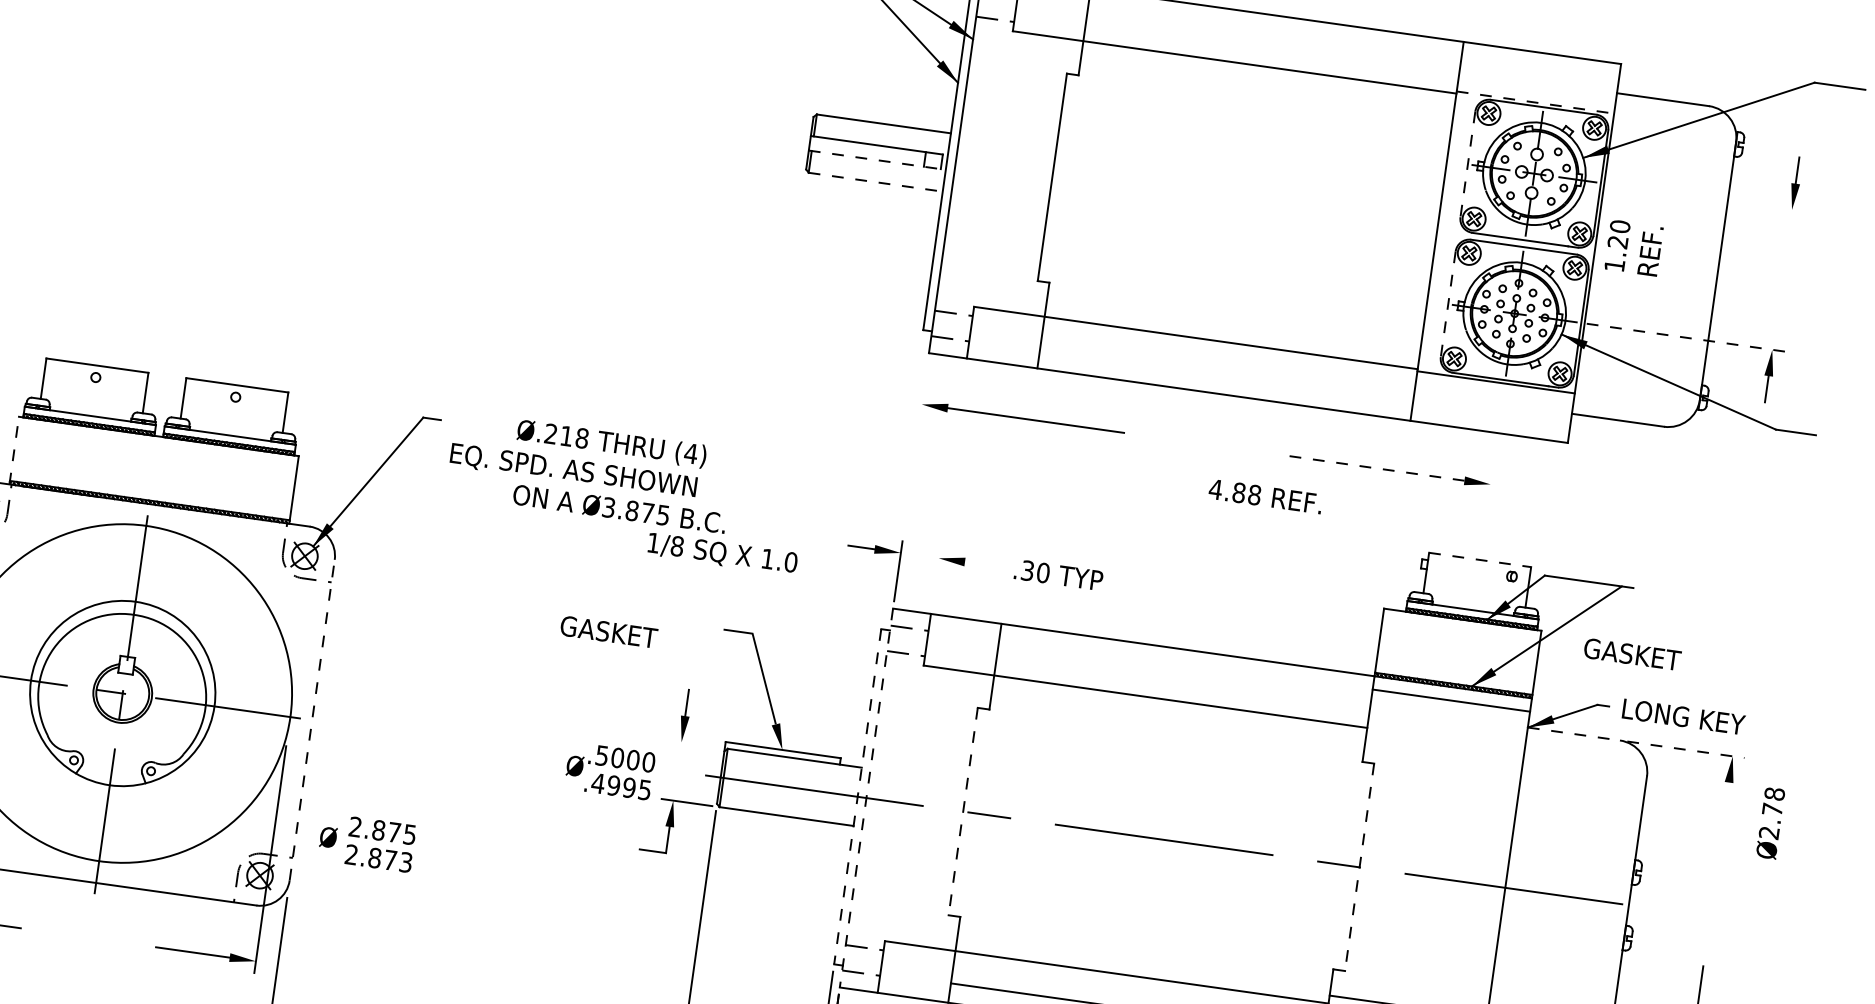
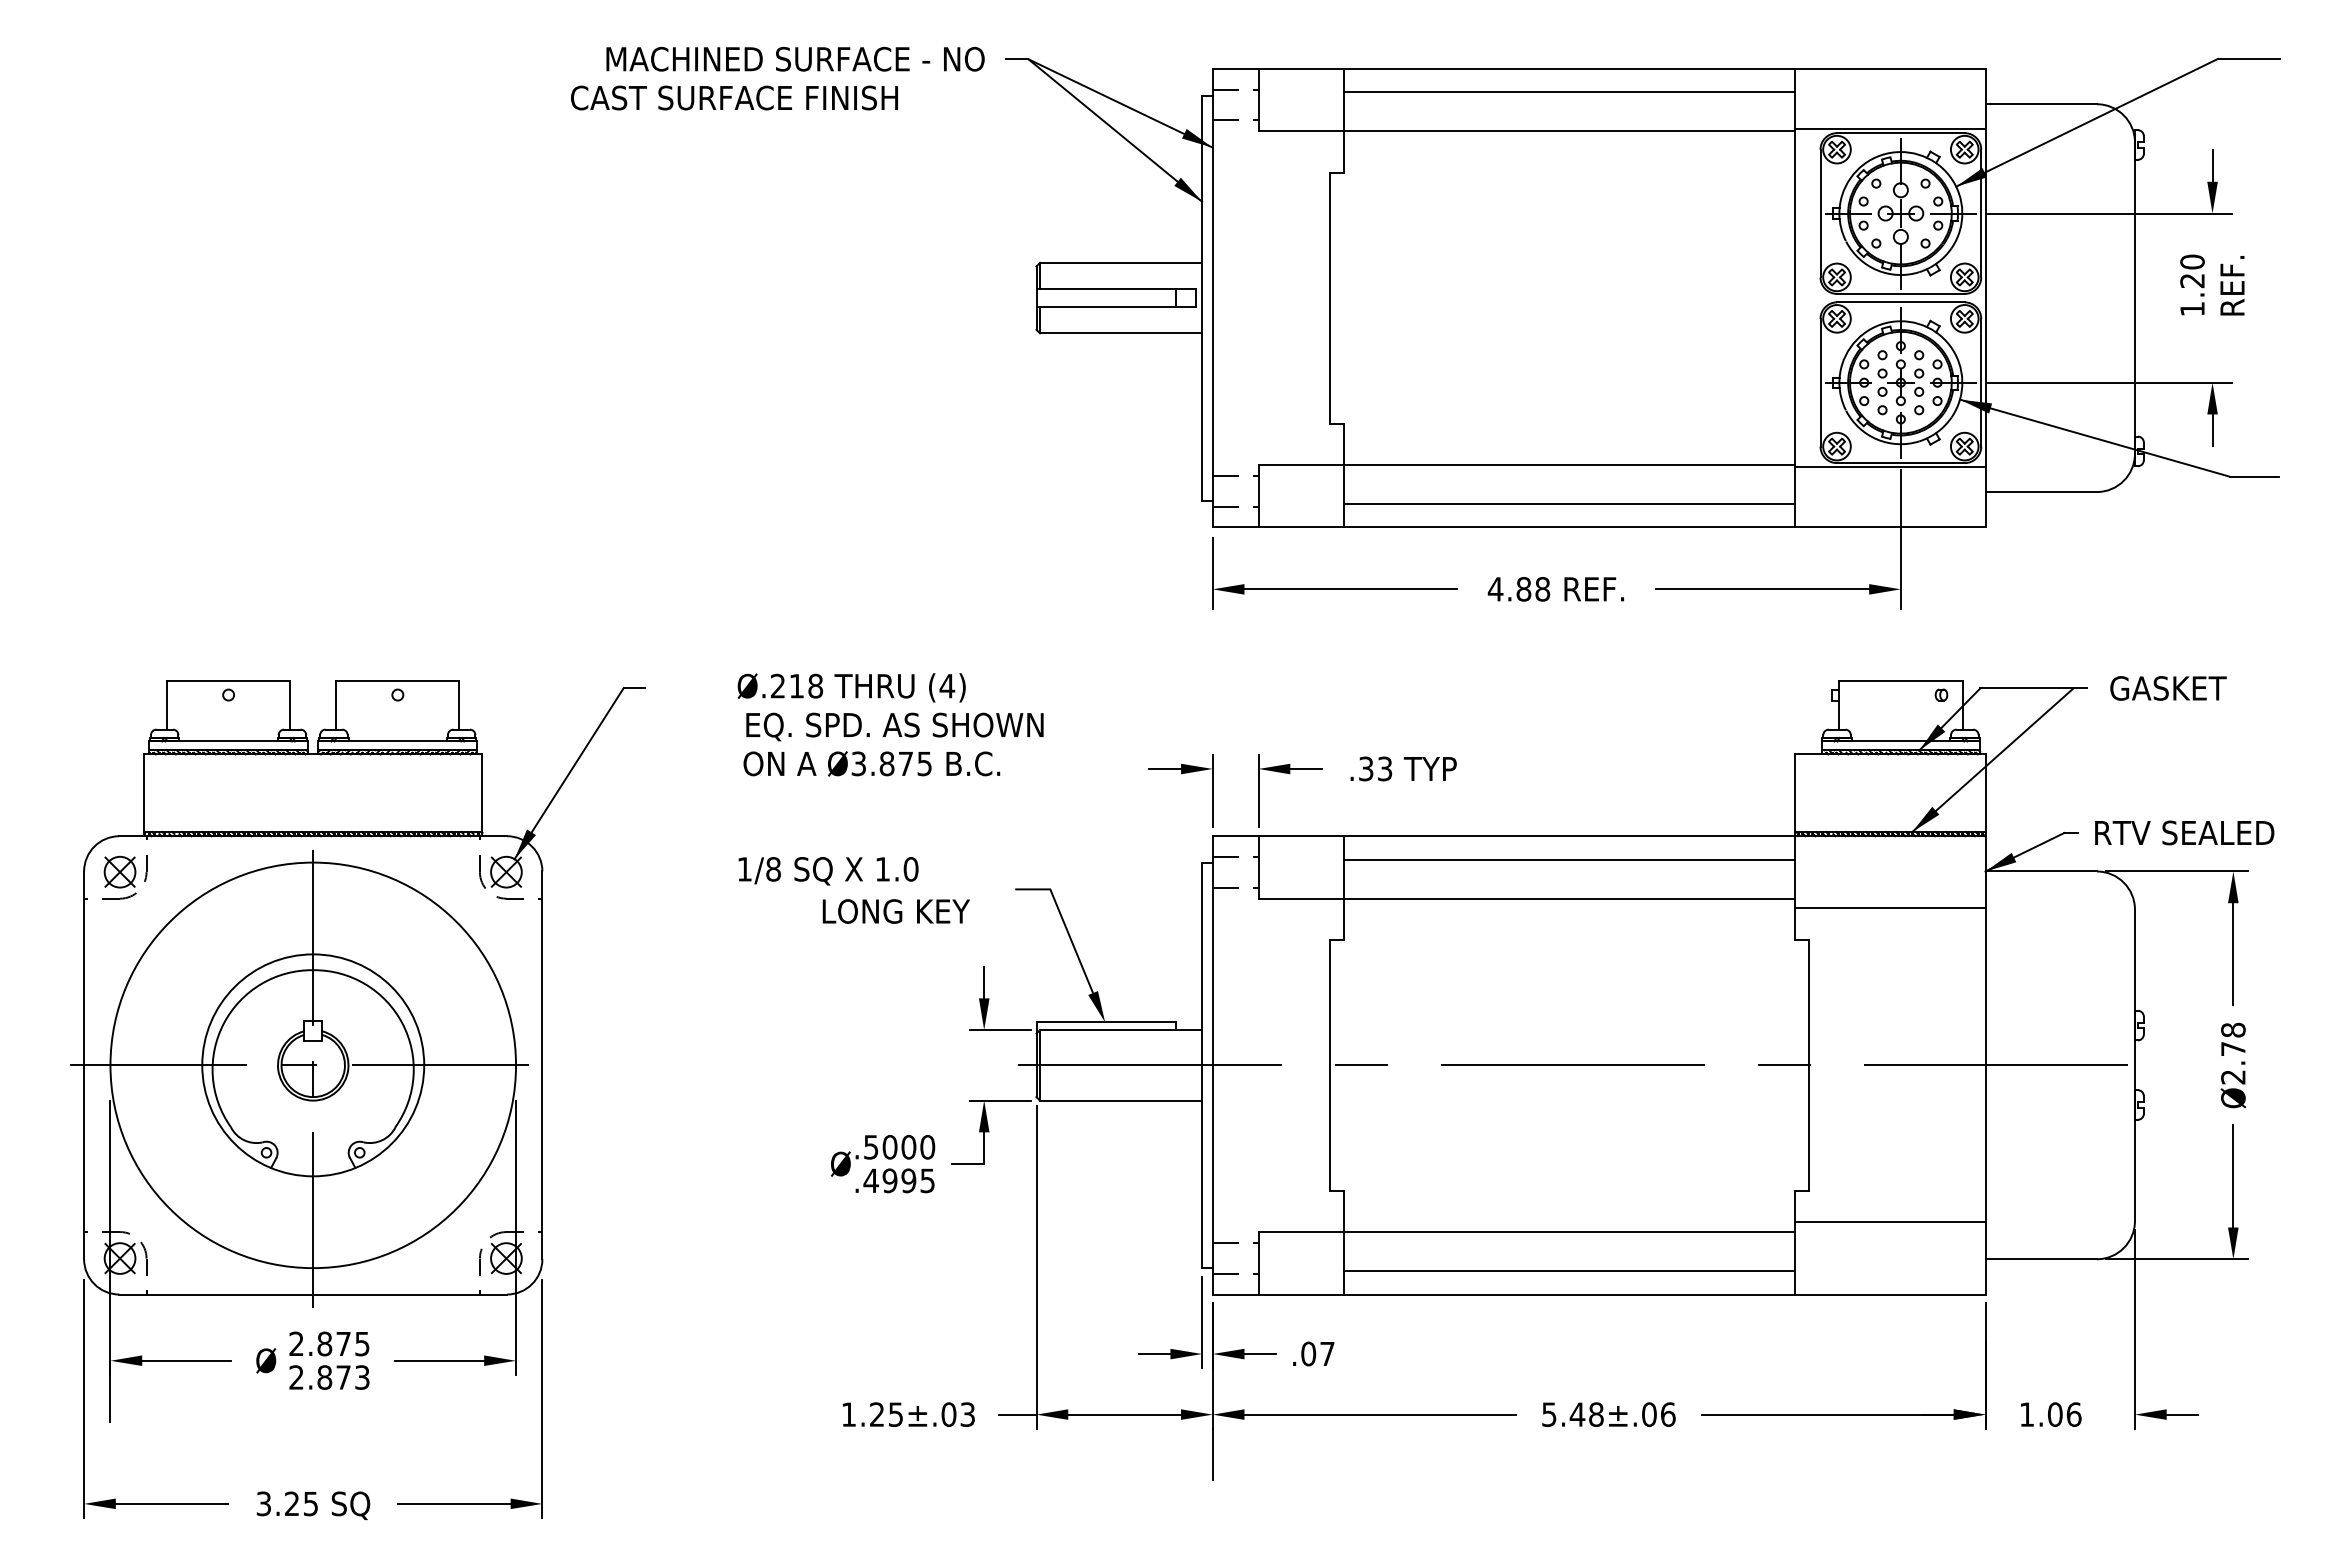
line: (1274, 35) -> (1569, 92), added
line: (1535, 102) -> (1890, 128), dashed -> solid
line: (874, 160) -> (1116, 307), dashed -> solid
line: (1467, 164) -> (1820, 213), dashed -> solid
line: (876, 182) -> (1121, 333), dashed -> solid
line: (1707, 198) -> (2110, 213), added
text: (1634, 247) -> (2212, 284), moved
line: (1448, 304) -> (1820, 382), dashed -> solid
line: (1688, 337) -> (2110, 382), dashed -> solid
line: (1226, 375) -> (1569, 504), added
line: (923, 391) -> (1212, 573), added
line: (1496, 443) -> (1900, 539), added
line: (14, 450) -> (144, 795), dashed -> solid
line: (1376, 468) -> (1762, 589), dashed -> solid
text: (573, 471) -> (894, 726), moved
text: (1265, 496) -> (1555, 589), moved
text: (722, 554) -> (828, 871), moved
line: (1479, 559) -> (1900, 680), dashed -> solid
line: (978, 563) -> (1306, 768), added
text: (1042, 572) -> (1384, 768), .30 -> .33
line: (936, 576) -> (1258, 790), added
text: (622, 633) -> (895, 911), GASKET -> LONG KEY
text: (1632, 654) -> (2168, 688), moved
line: (1185, 669) -> (1569, 859), added
line: (1451, 700) -> (1890, 908), moved
text: (1698, 718) -> (2186, 832), LONG KEY -> RTV SEALED
line: (312, 720) -> (542, 1065), dashed -> solid
line: (1574, 734) -> (2041, 871), dashed -> solid
line: (695, 744) -> (1000, 1030), added
line: (1685, 749) -> (2176, 871), dashed -> solid
text: (610, 771) -> (883, 1164), moved
line: (857, 796) -> (1202, 1065), dashed -> solid
line: (866, 798) -> (1212, 1065), dashed -> solid
line: (962, 811) -> (1329, 1065), dashed -> solid
text: (1770, 823) -> (2233, 1065), moved
line: (1723, 824) -> (2233, 954), added
text: (366, 842) -> (312, 1360), moved
line: (1359, 867) -> (1809, 1065), dashed -> solid

